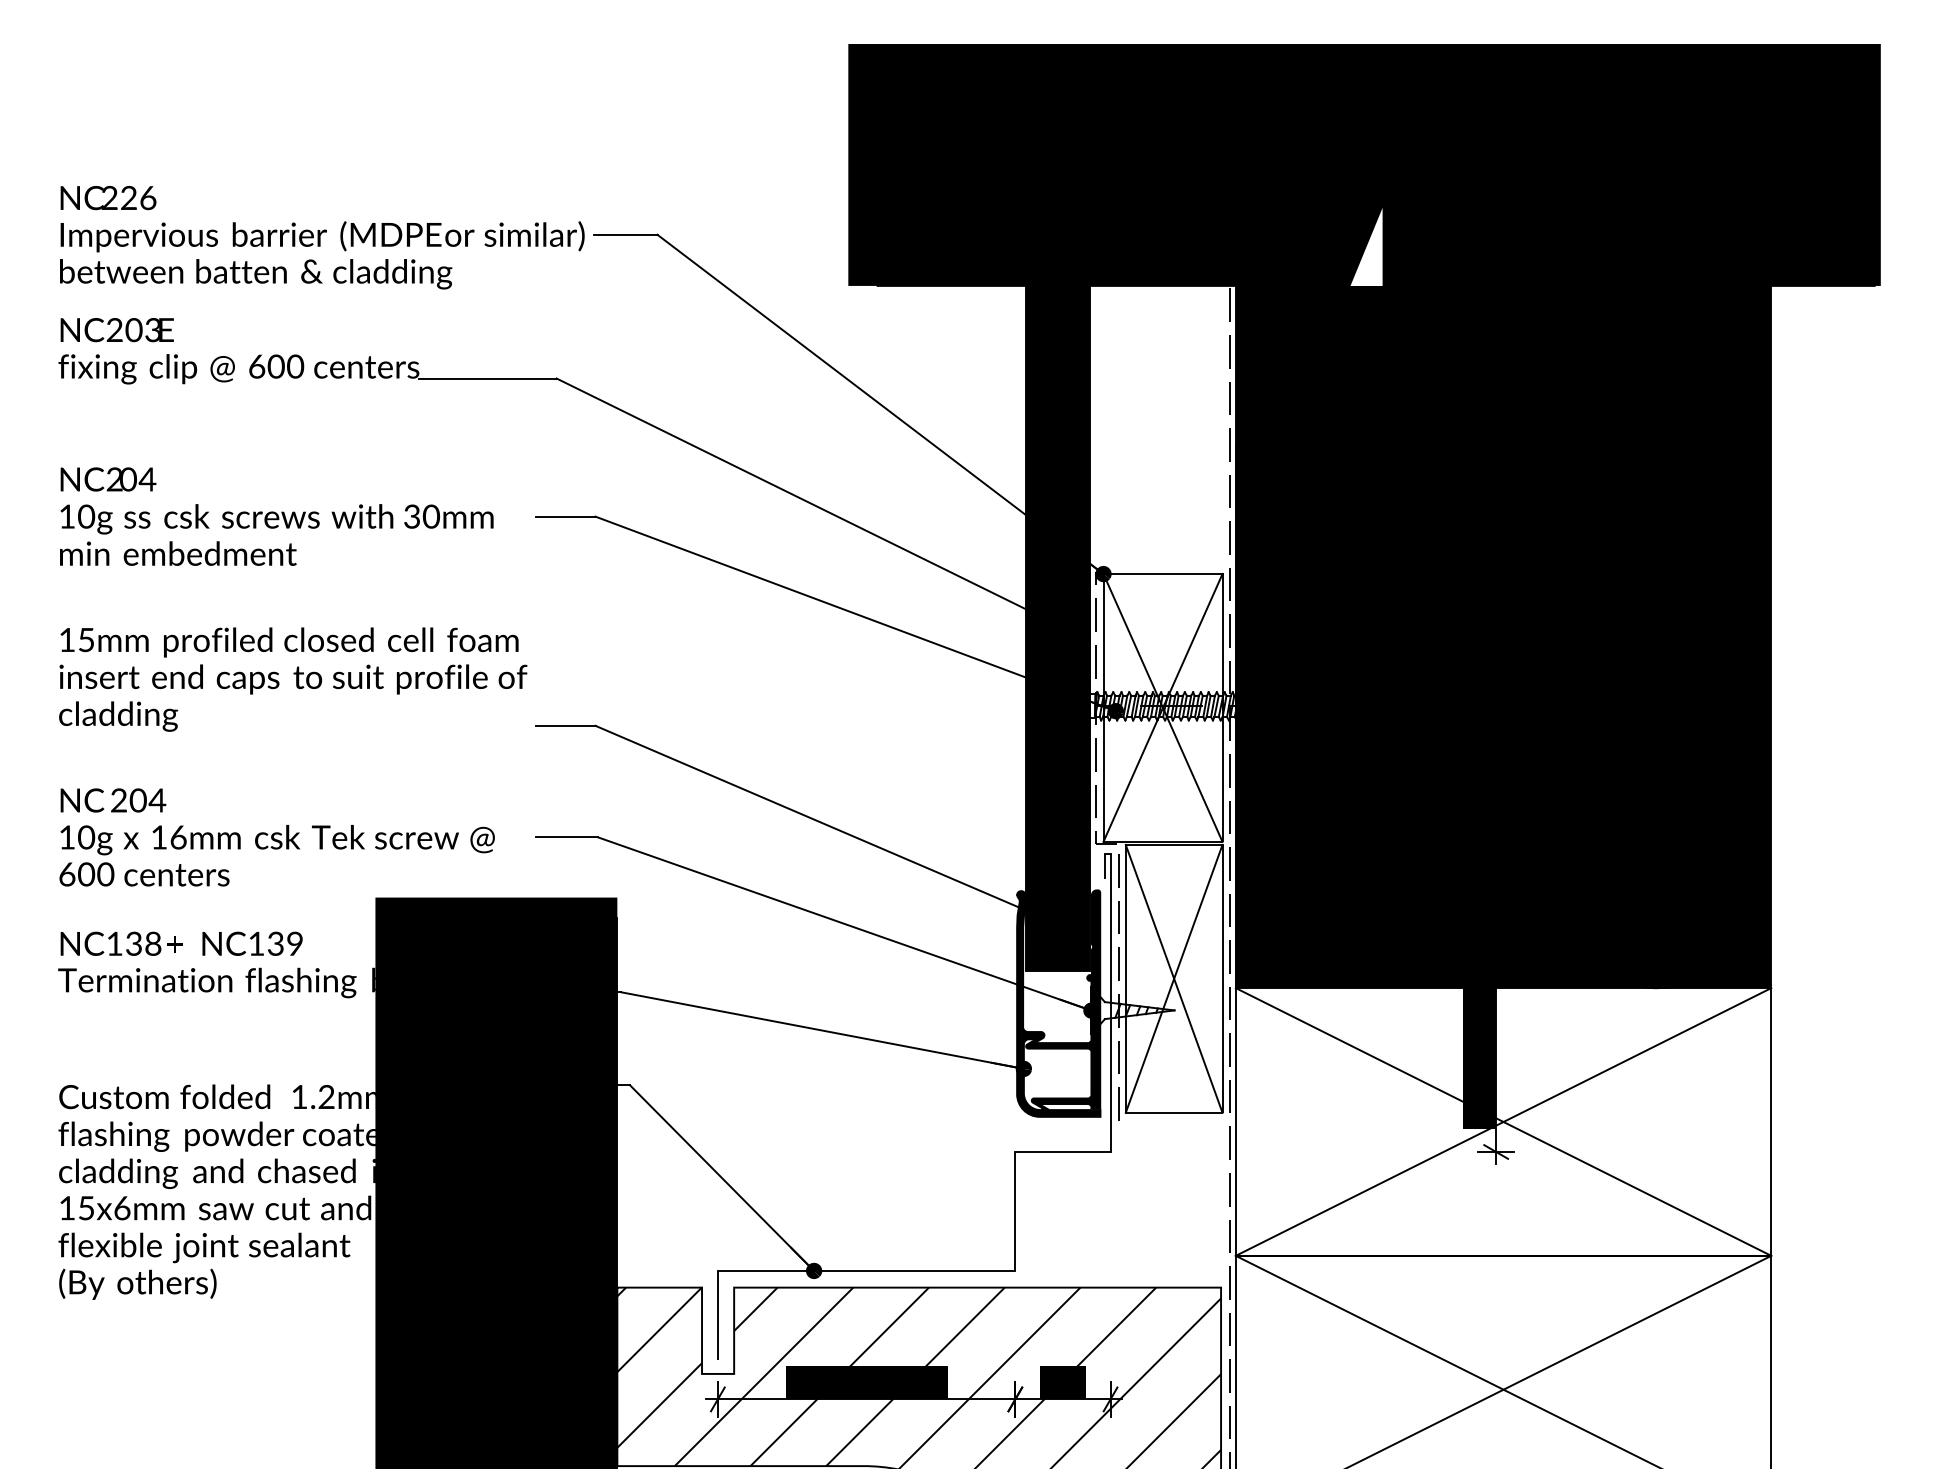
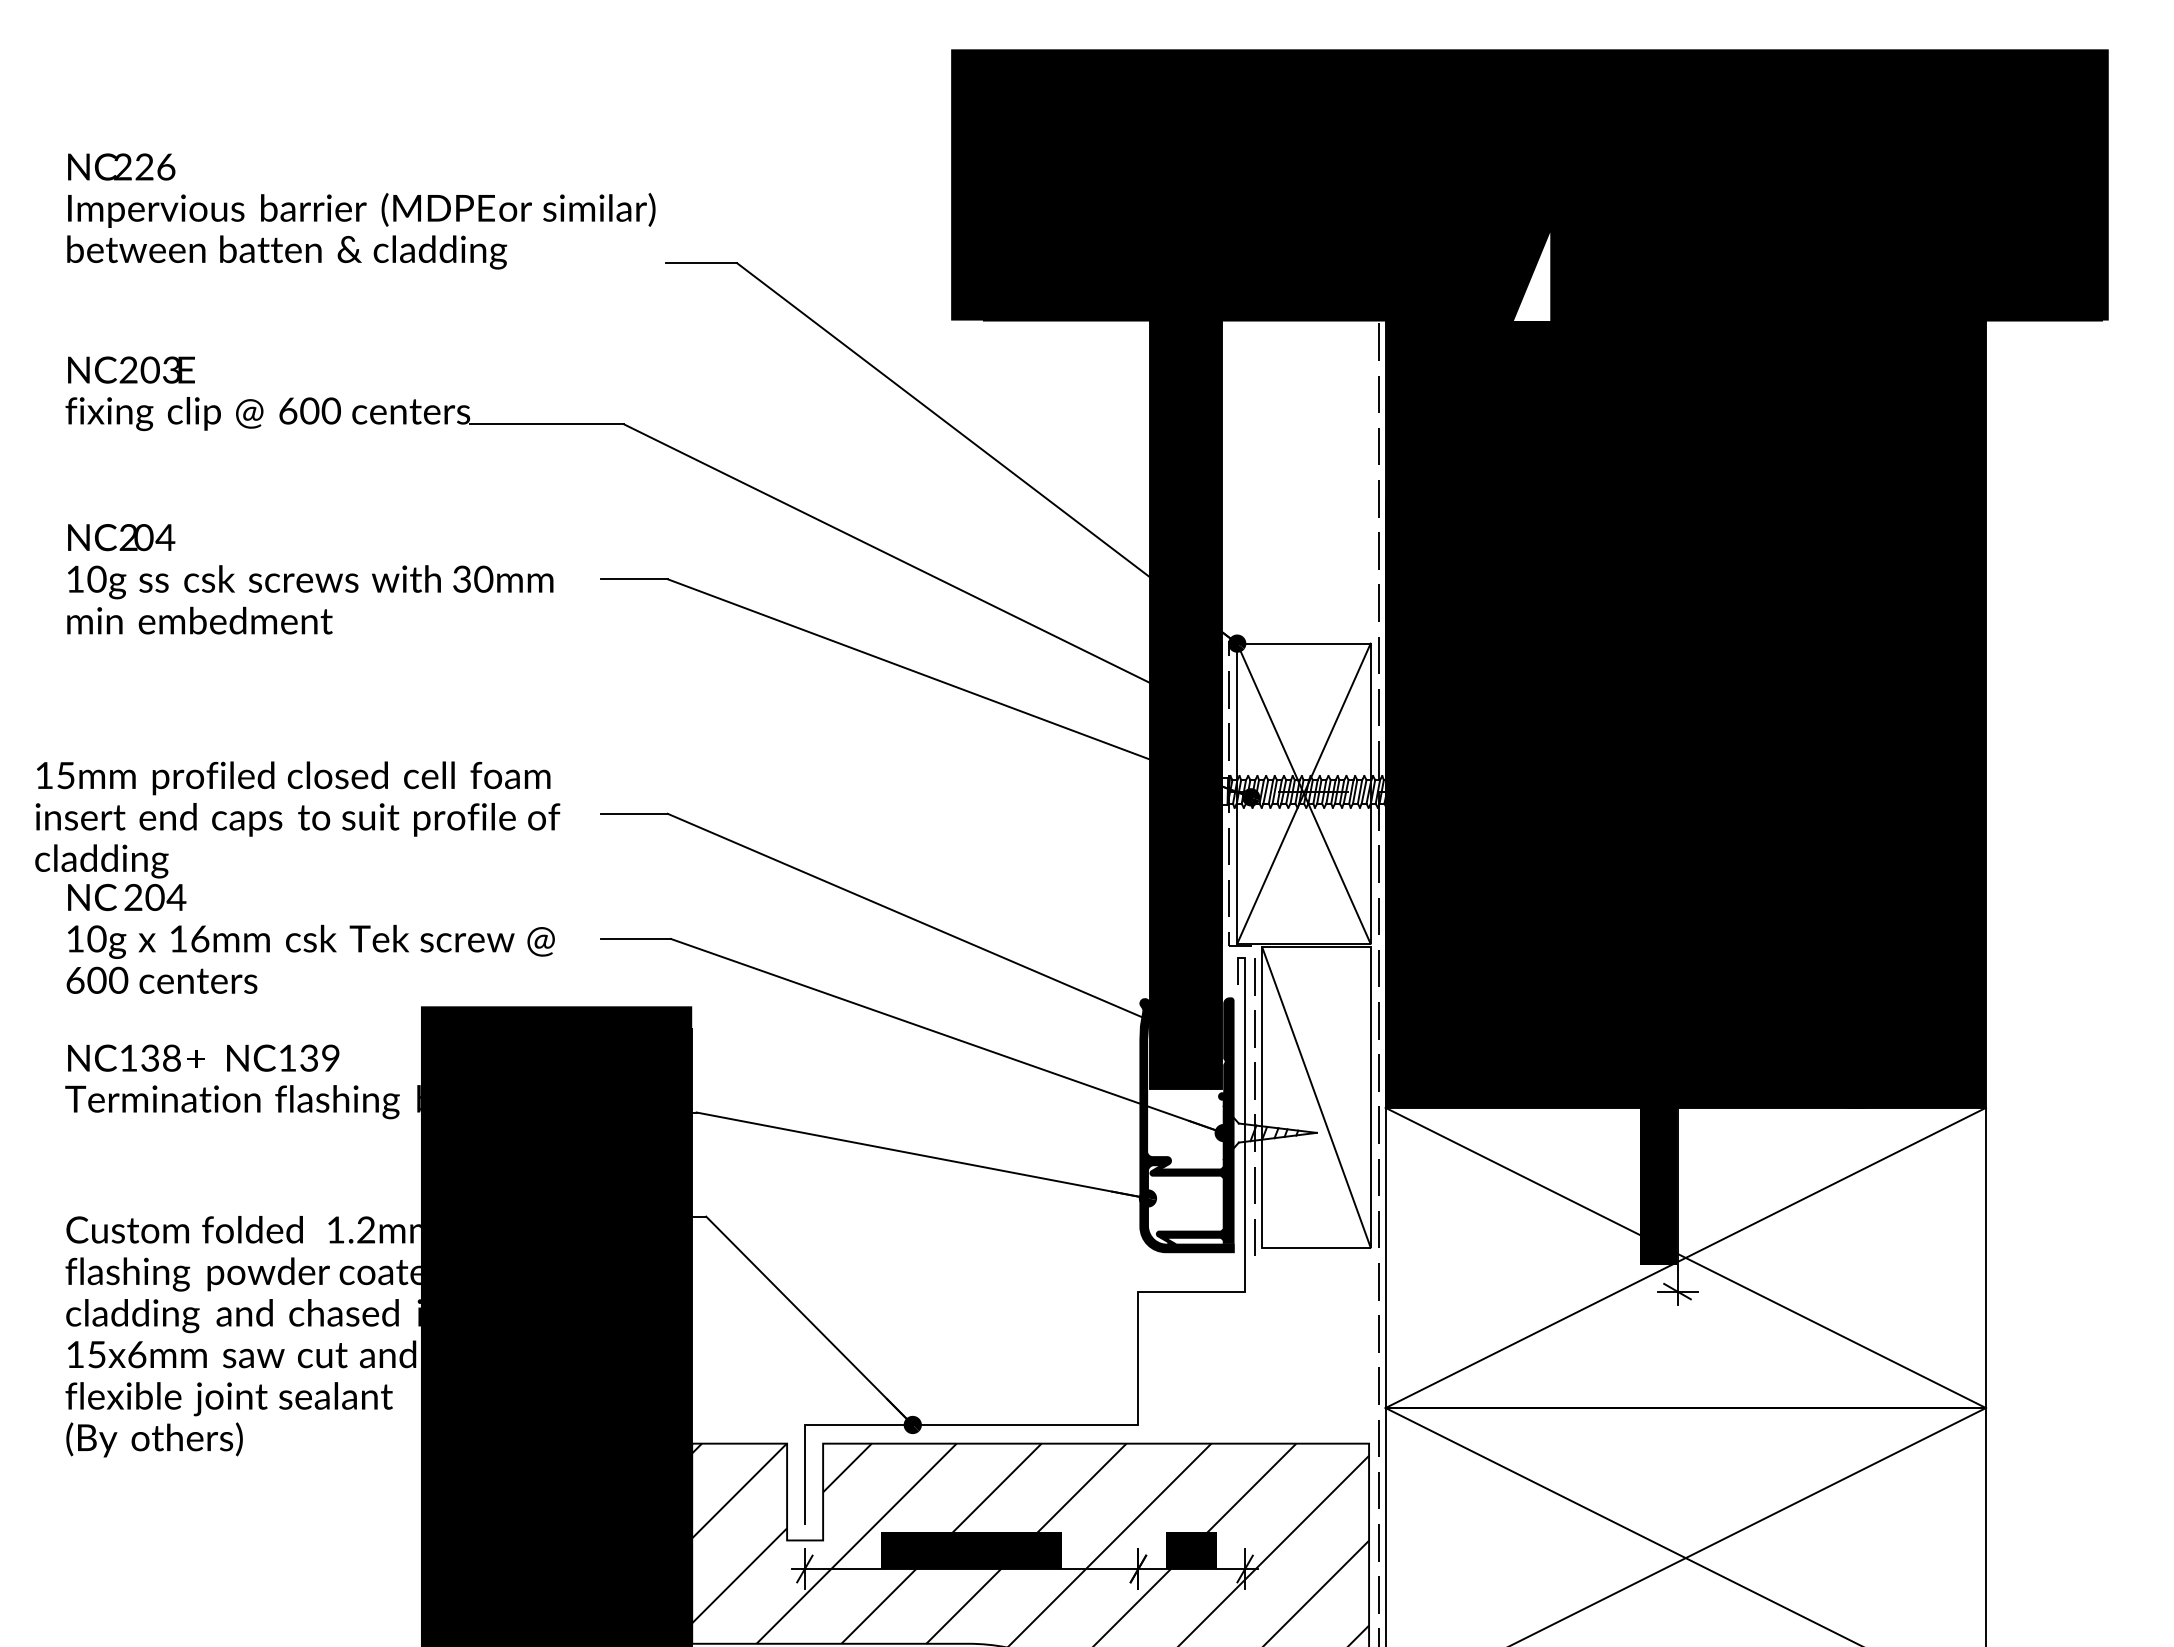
text: (322, 237) -> (361, 211), moved
text: (292, 679) -> (297, 819), moved
line: (1174, 978) -> (1316, 1097), removed

